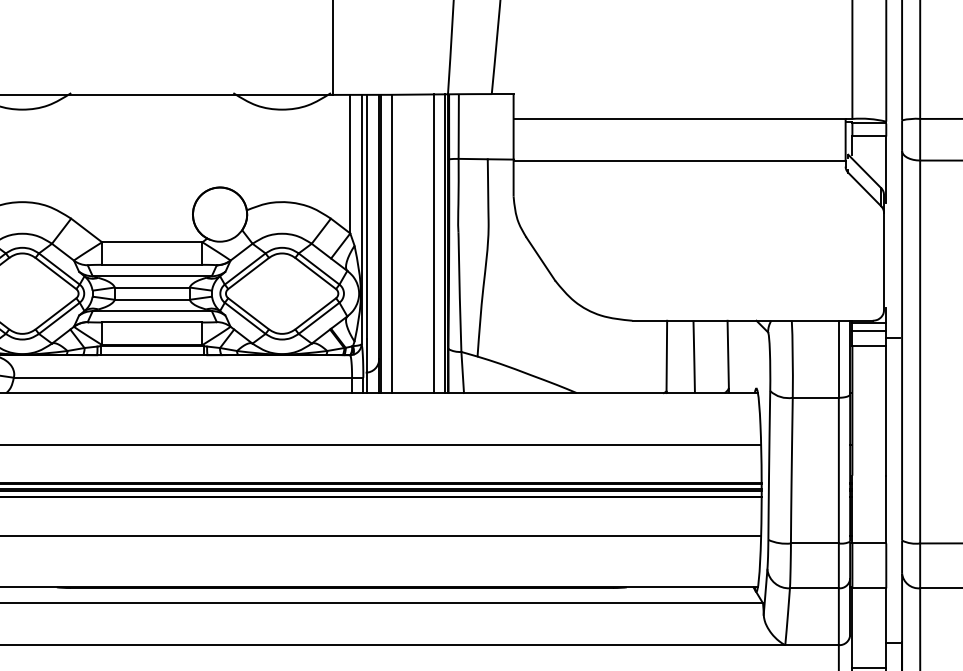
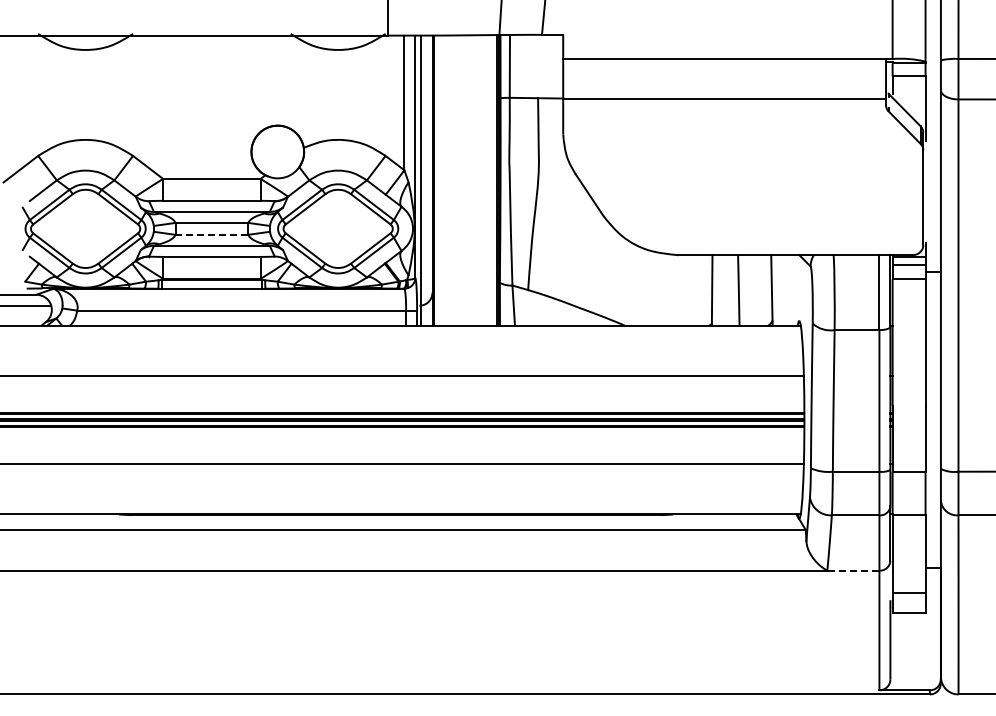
line: (392, 243) -> (445, 180), removed
line: (433, 243) -> (485, 180), removed
line: (151, 299) -> (211, 234), solid -> dashed
line: (811, 645) -> (852, 570), solid -> dashed

